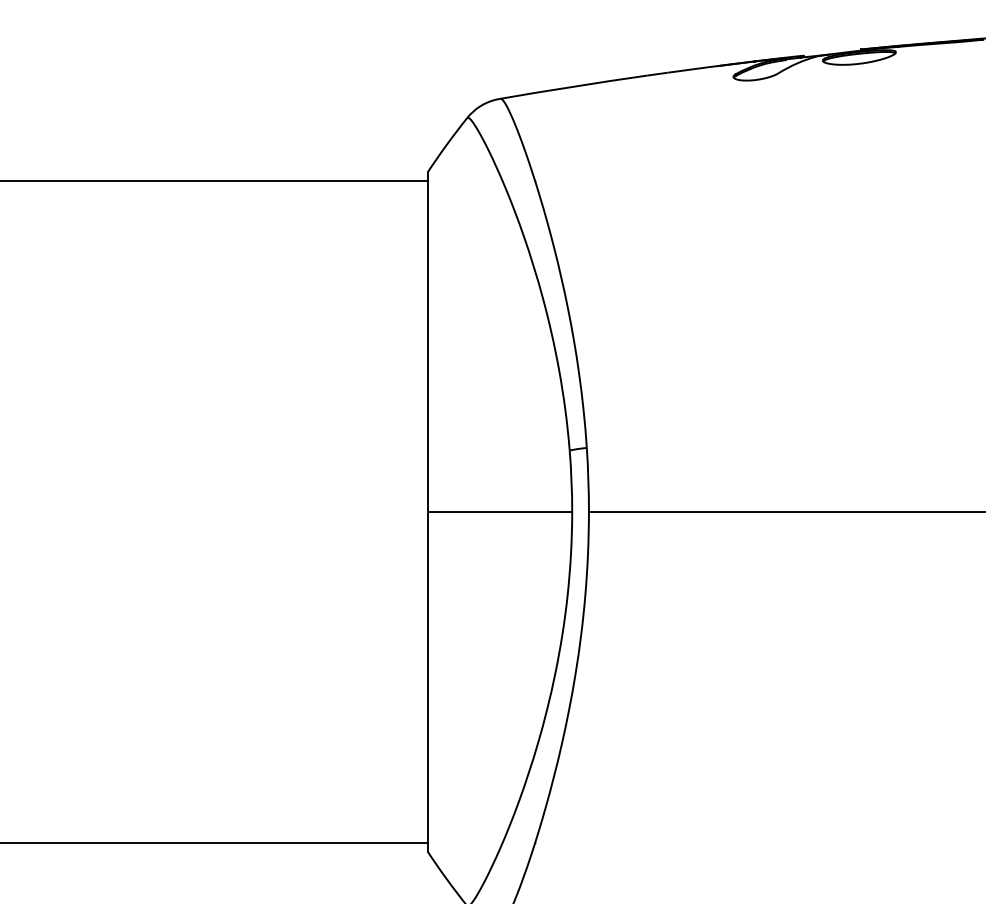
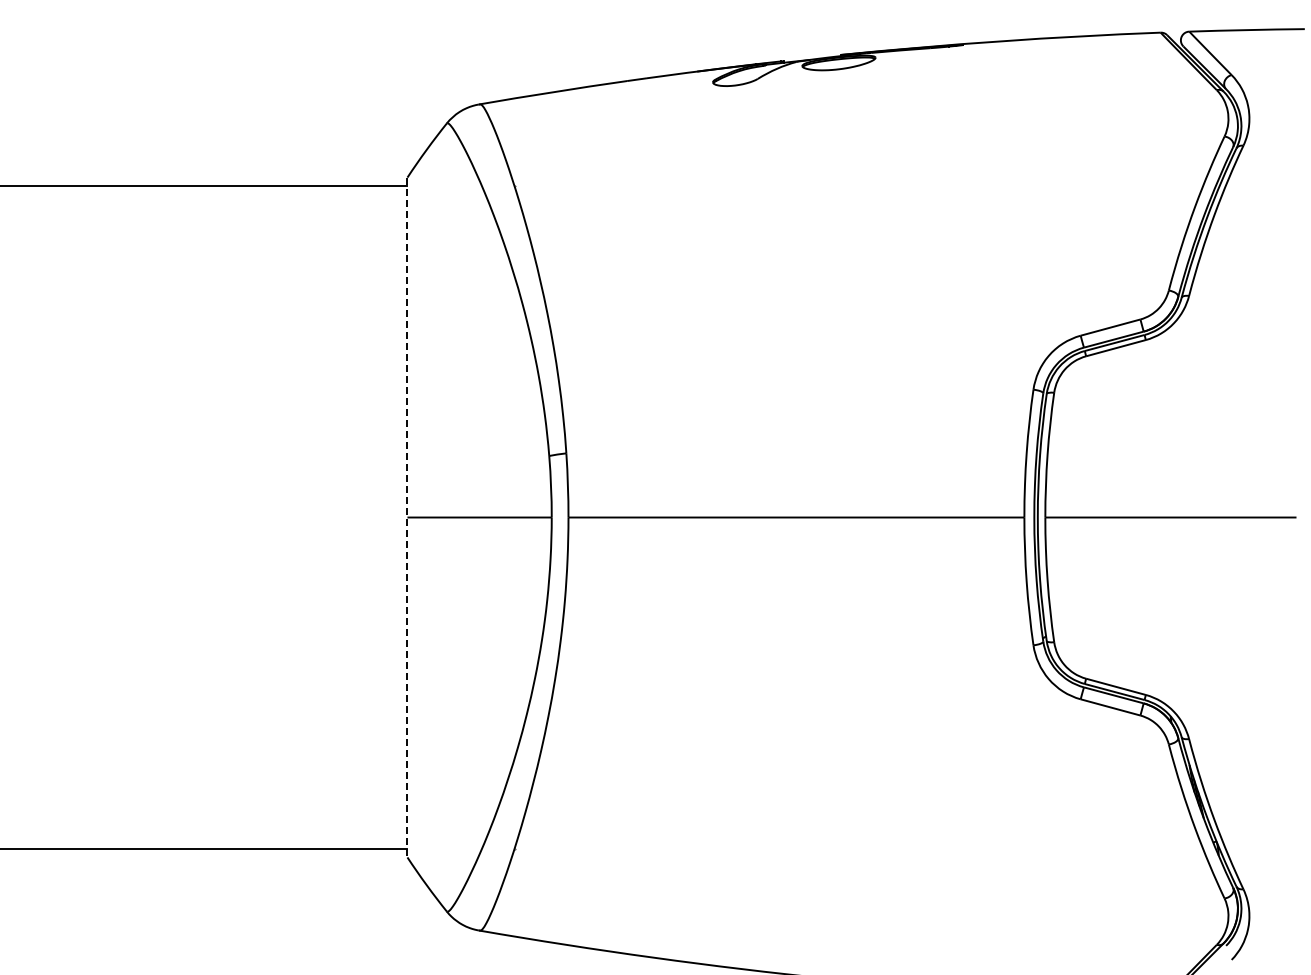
line: (427, 512) -> (407, 517), solid -> dashed

